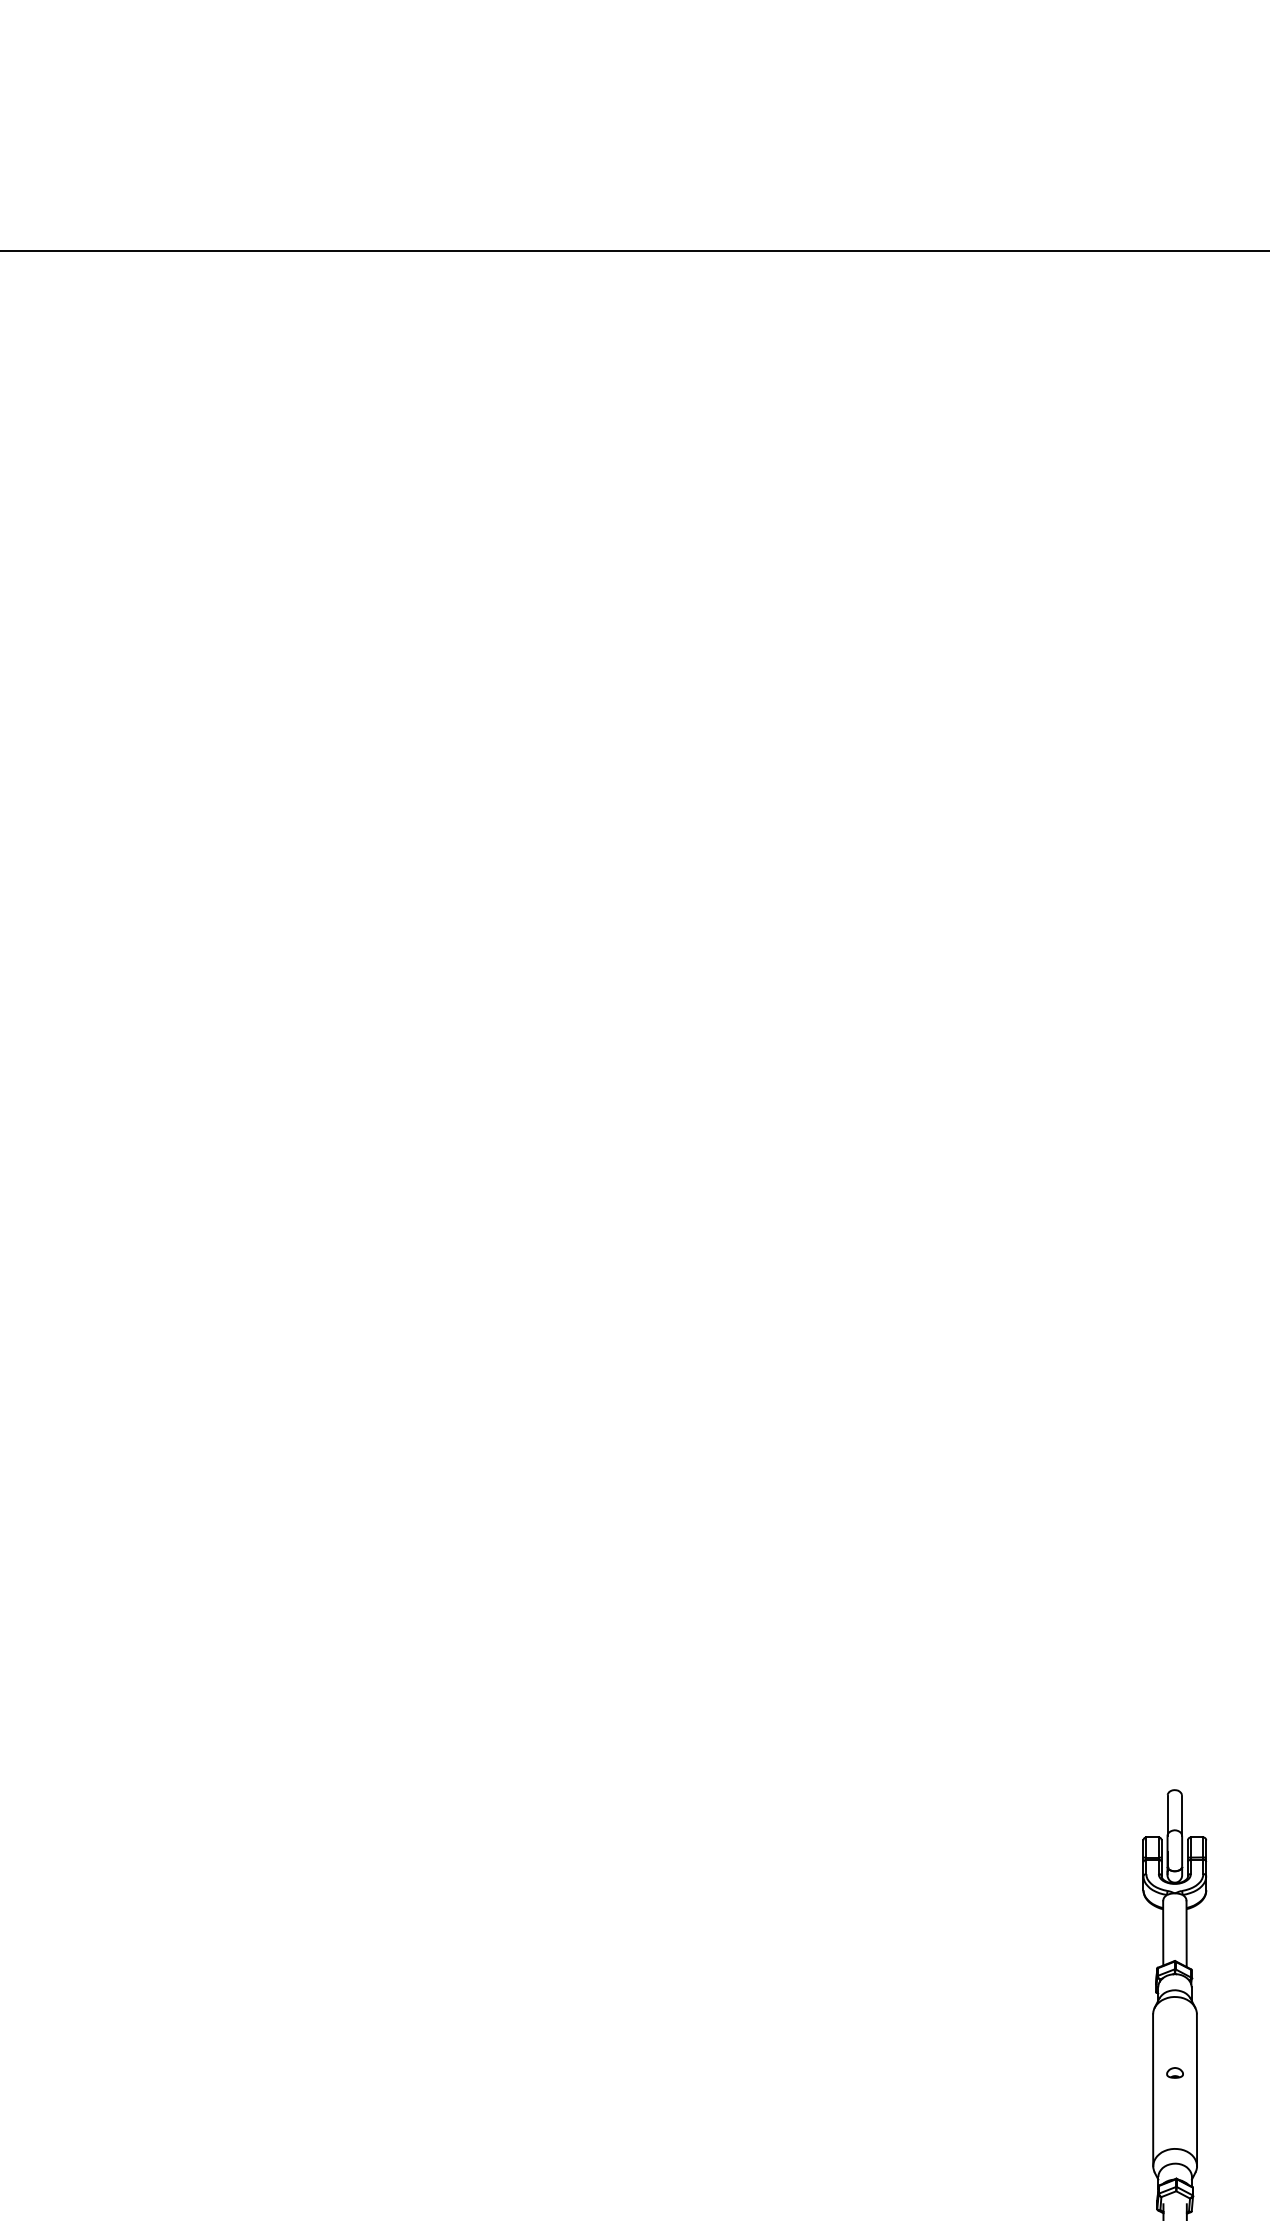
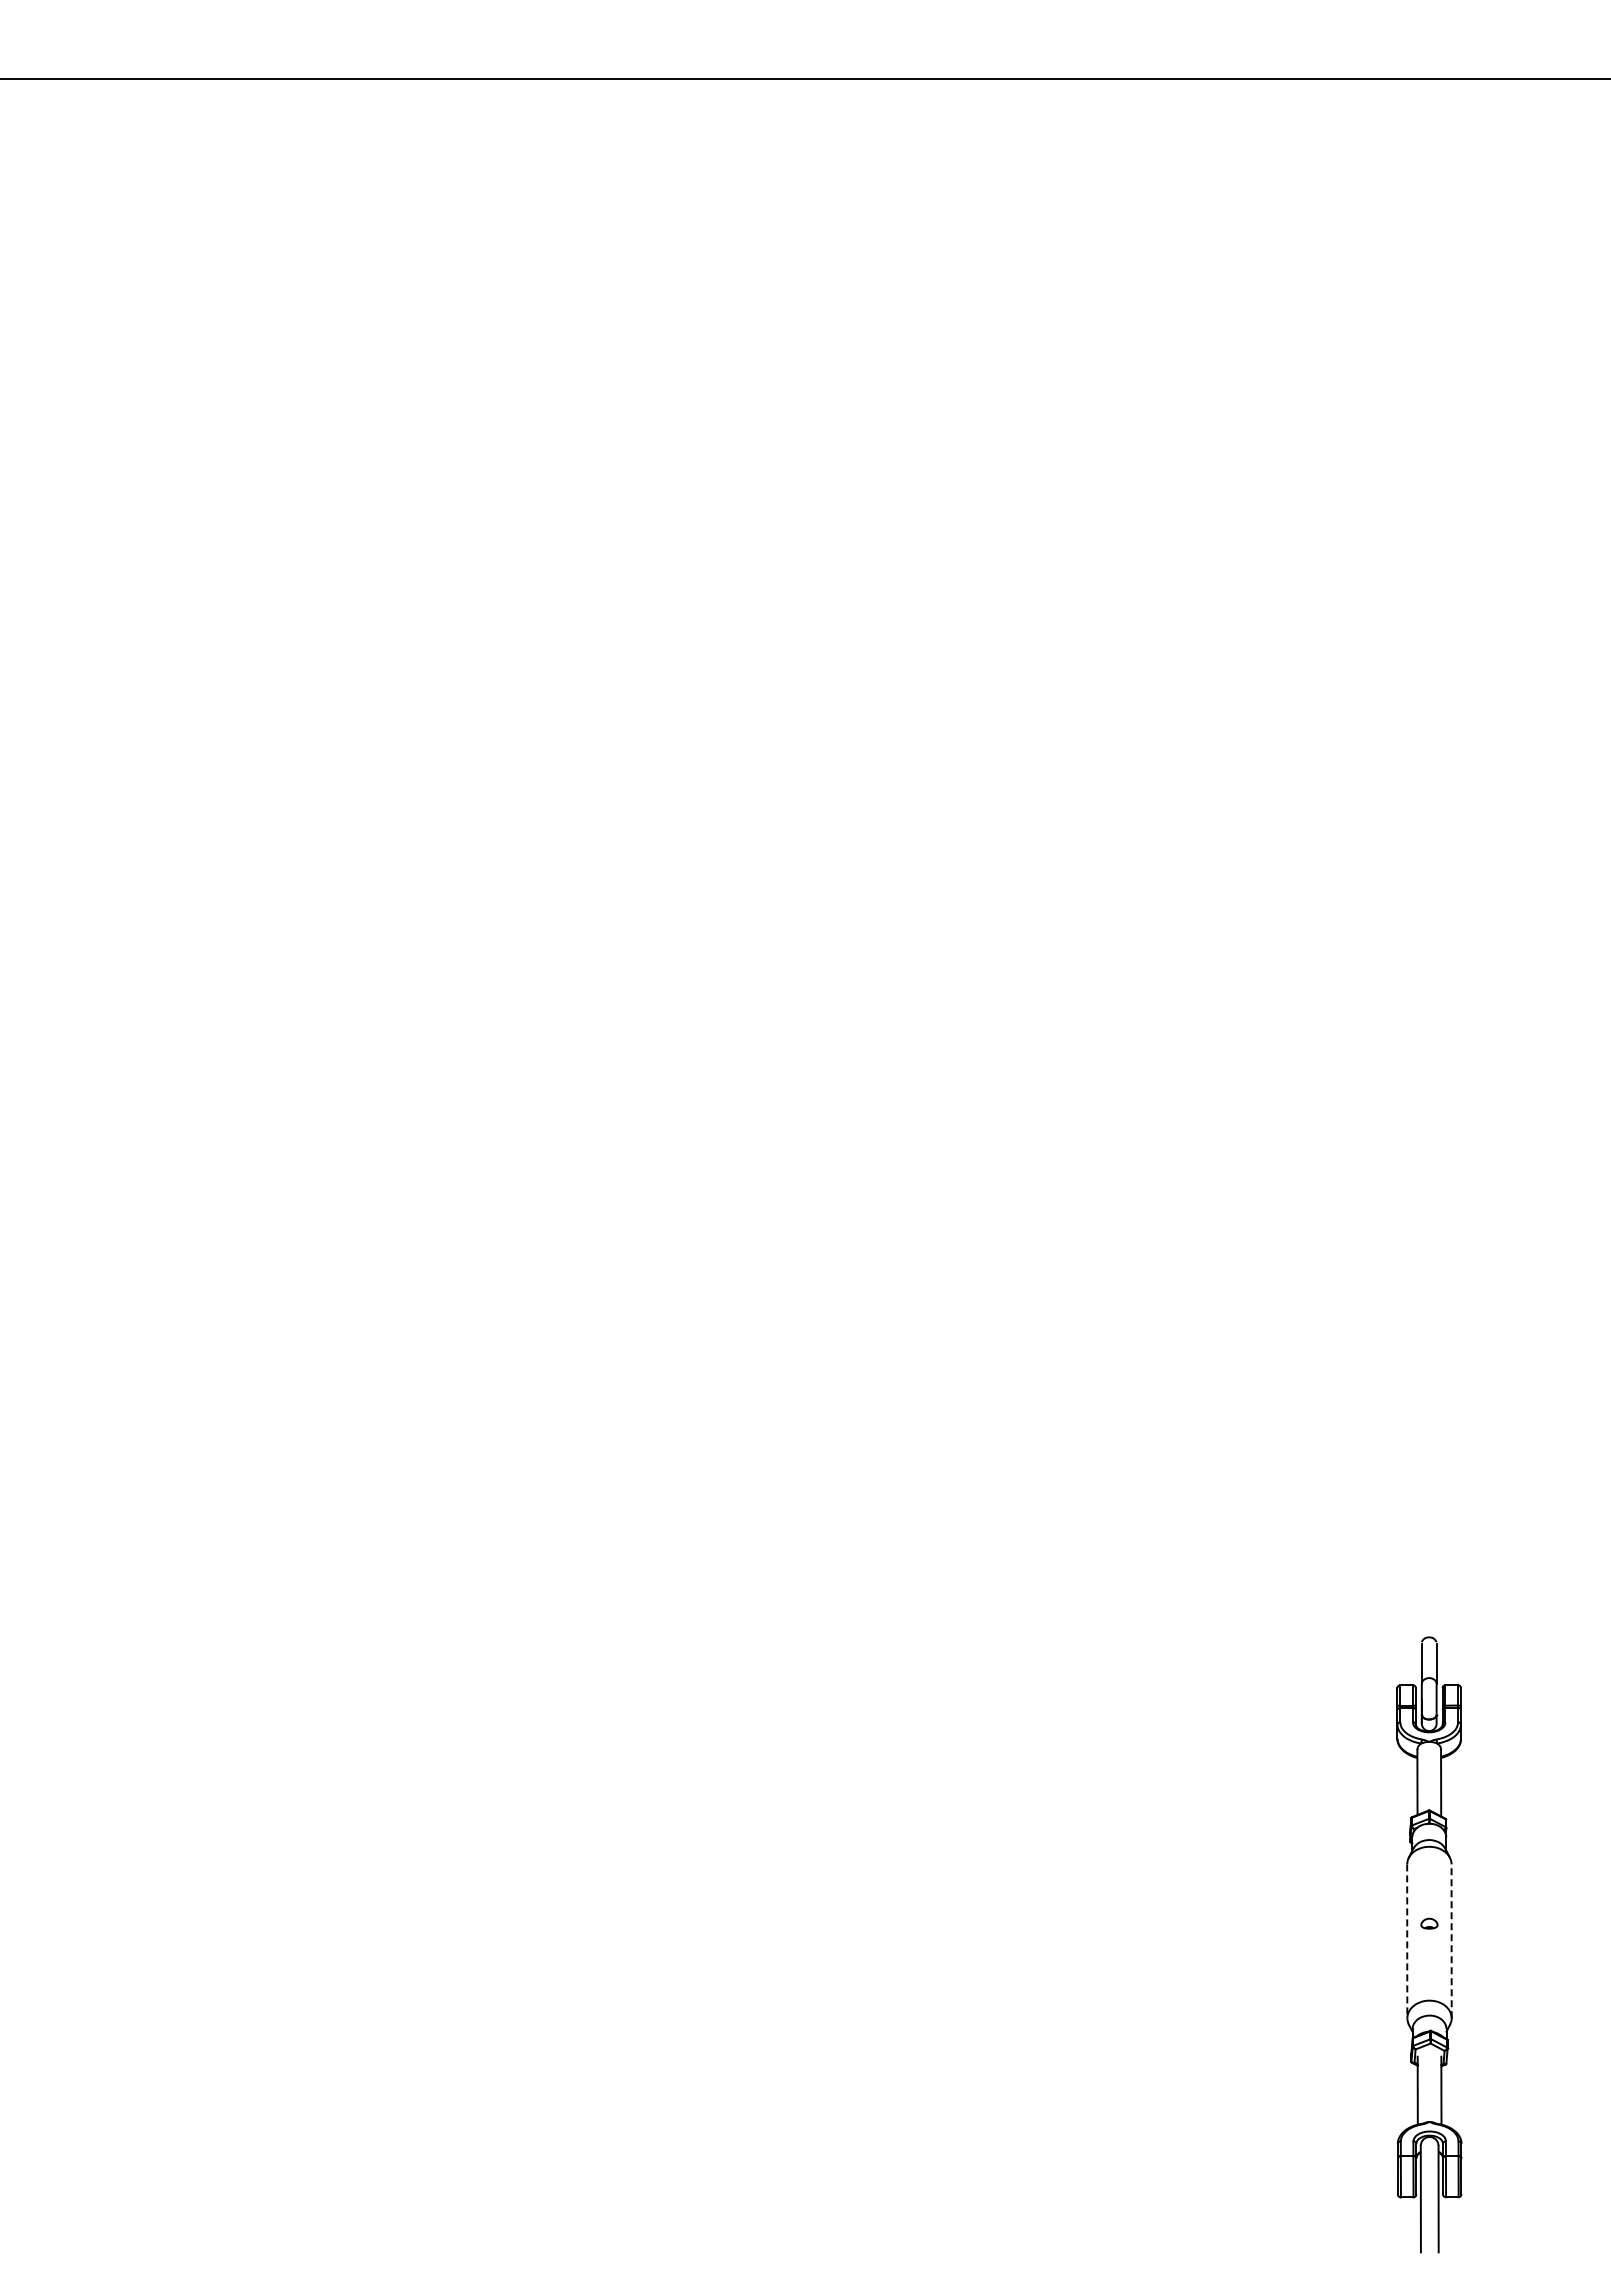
line: (1153, 2090) -> (1407, 1941), solid -> dashed
line: (1196, 2090) -> (1451, 1941), solid -> dashed

